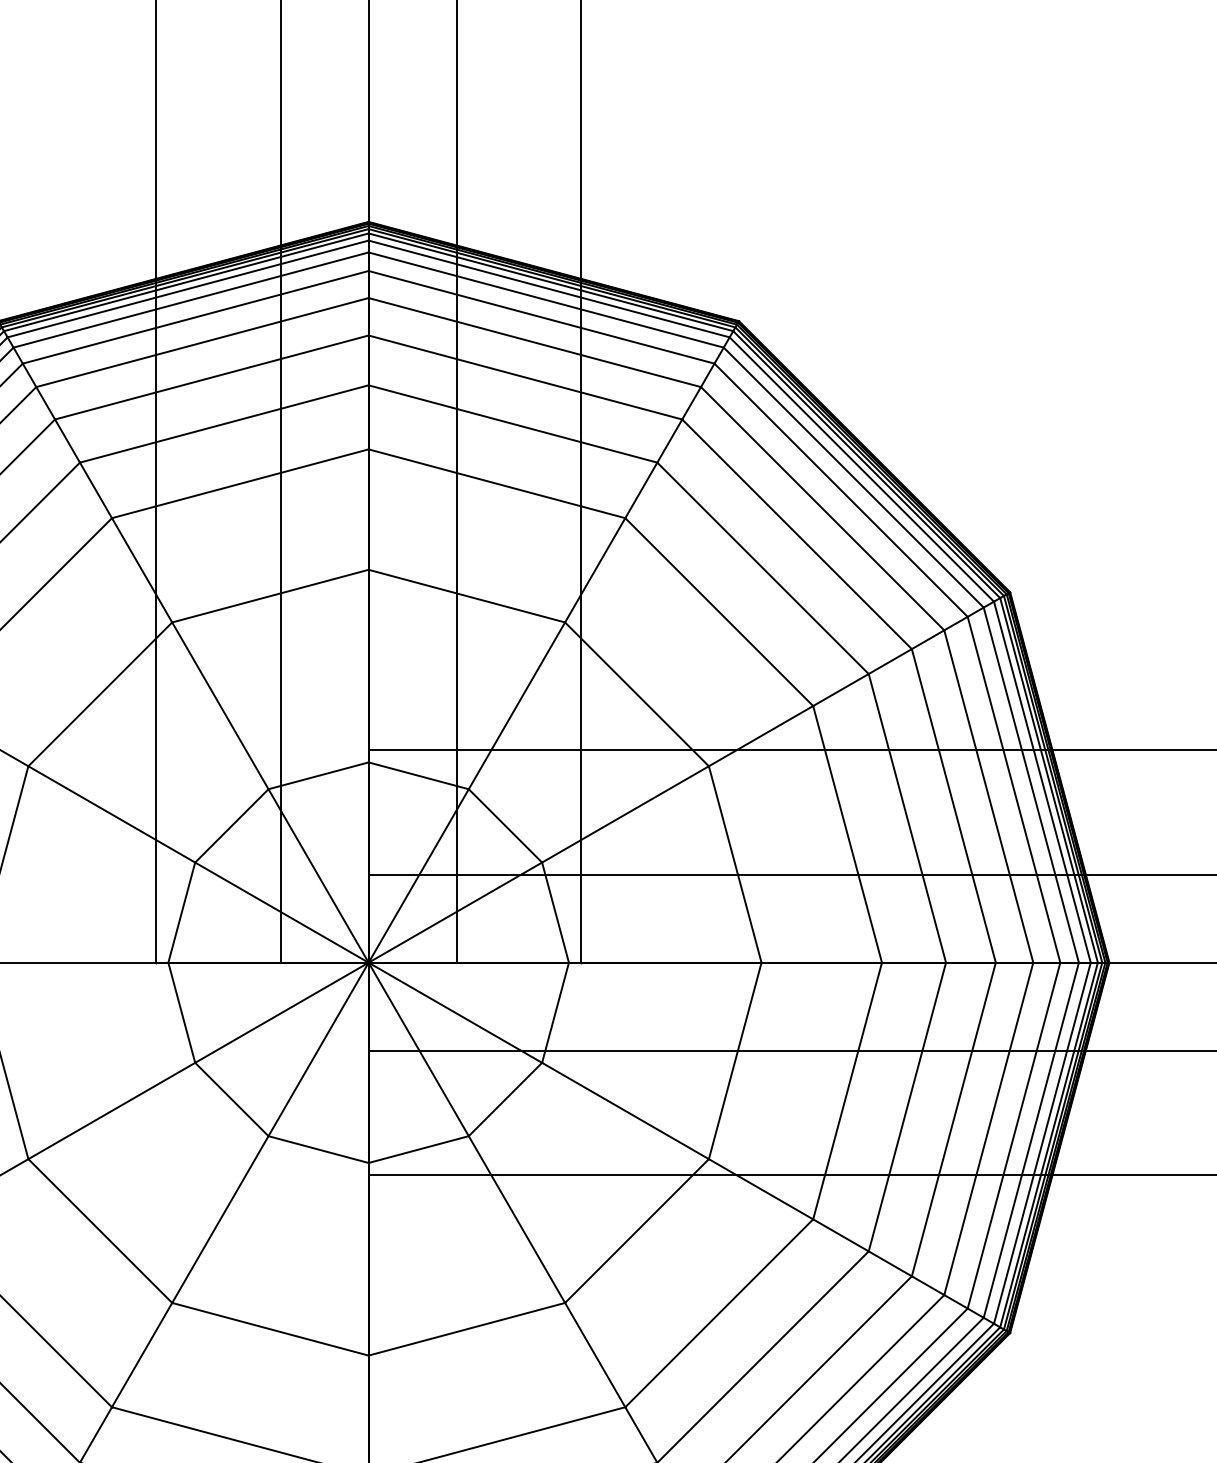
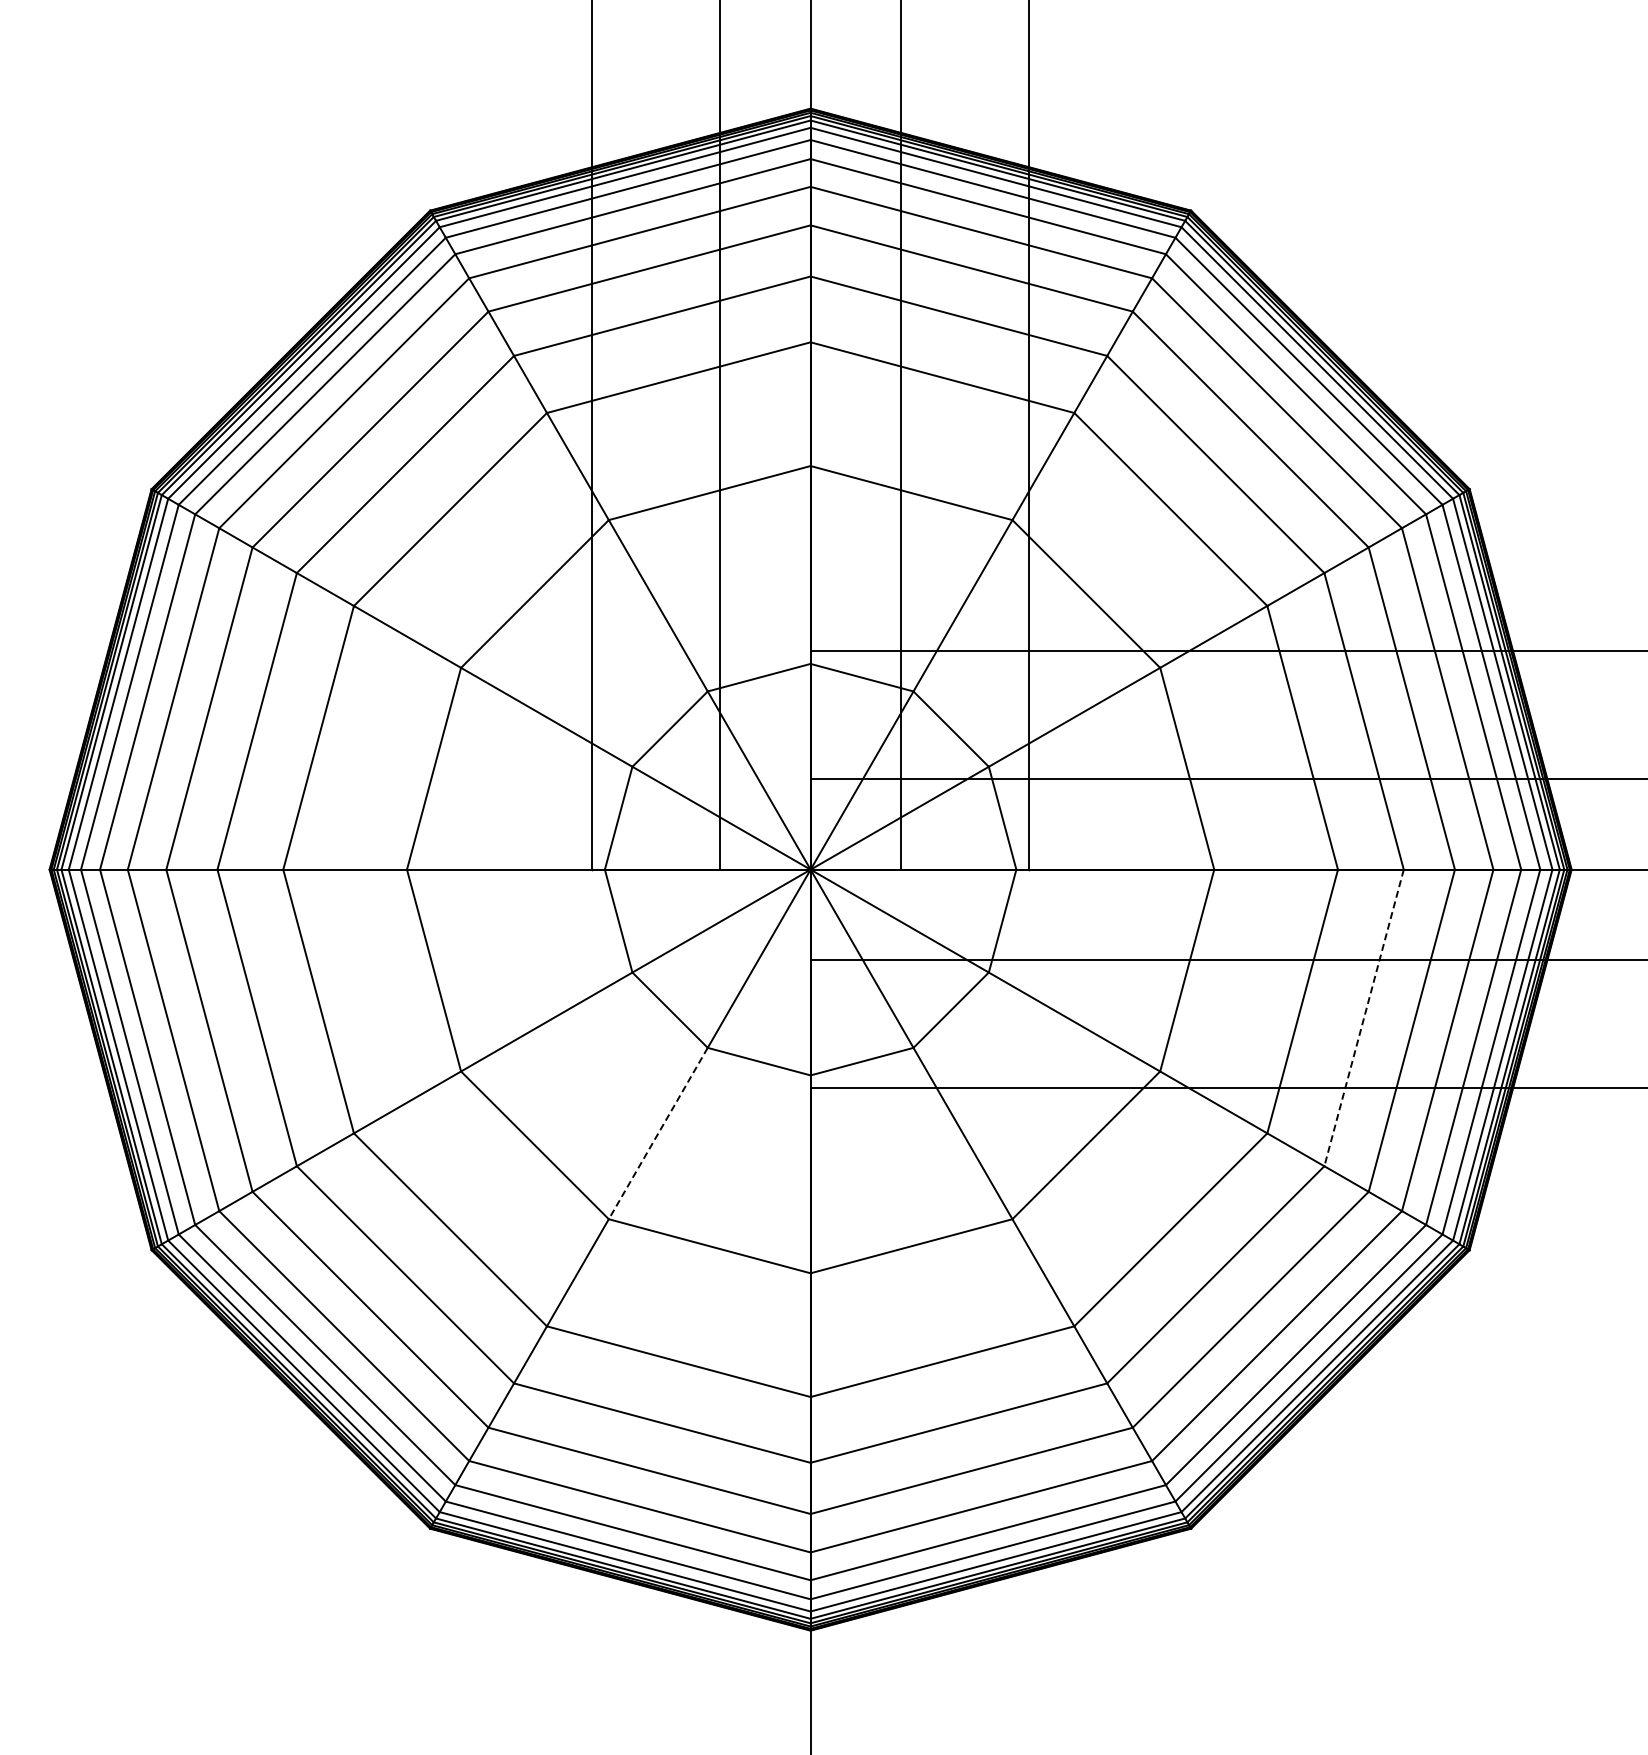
line: (907, 1106) -> (1364, 1017), solid -> dashed
line: (220, 1219) -> (658, 1133), solid -> dashed

